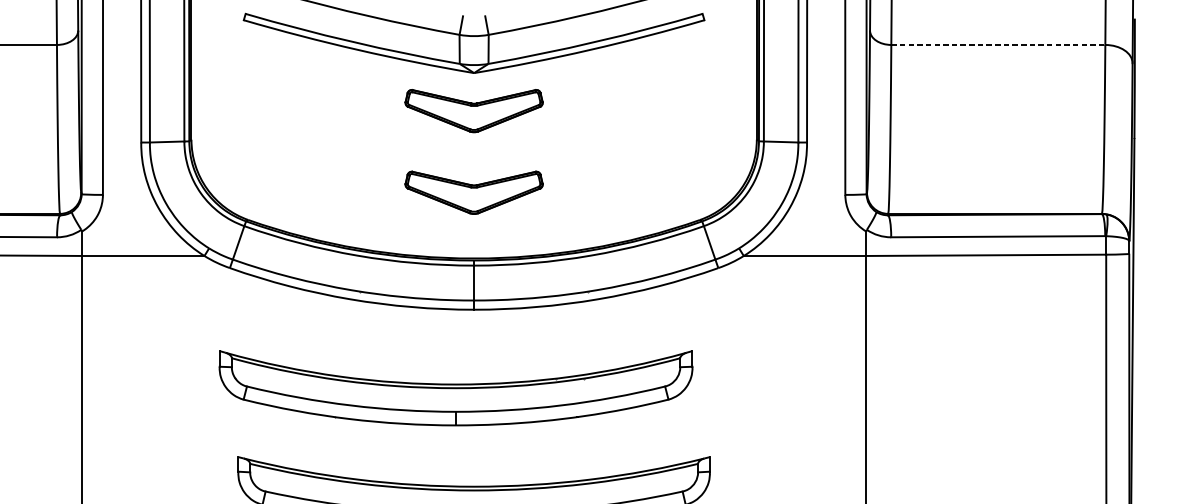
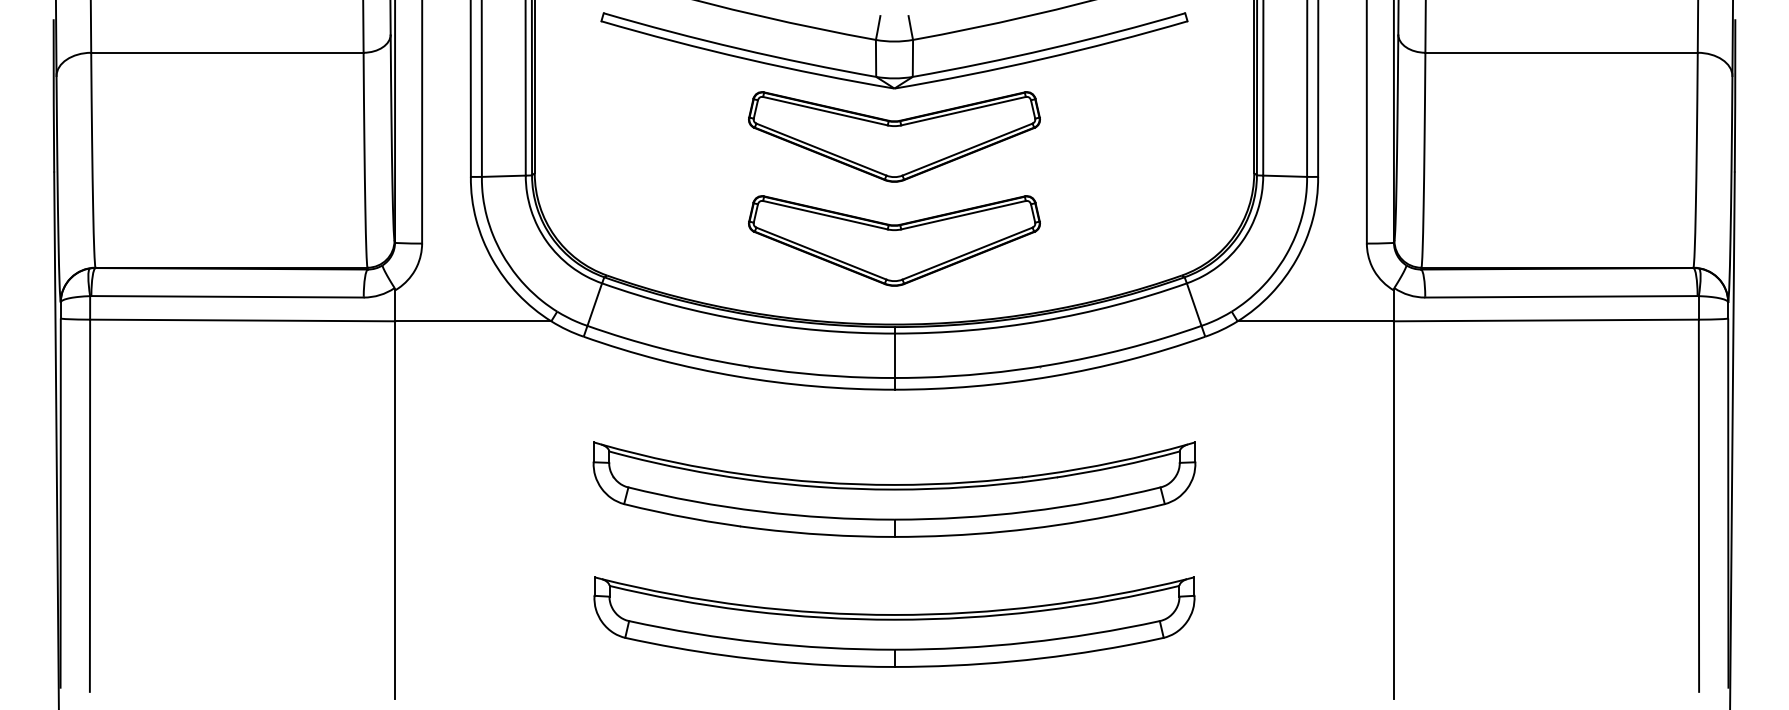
line: (999, 44) -> (1562, 52), dashed -> solid
part: (474, 110) -> (894, 136), size x1.67
part: (474, 192) -> (894, 240), size x1.67
part: (456, 388) -> (894, 489), moved

